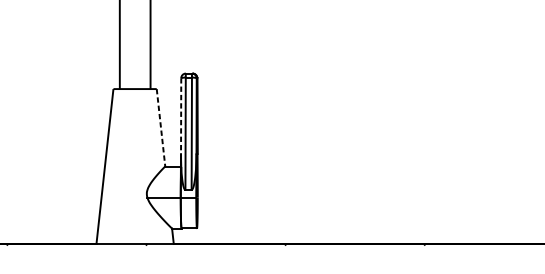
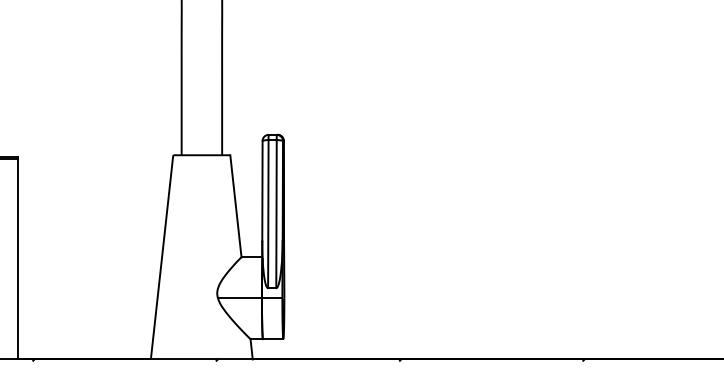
line: (181, 116) -> (262, 191), dashed -> solid
line: (160, 127) -> (235, 206), dashed -> solid

